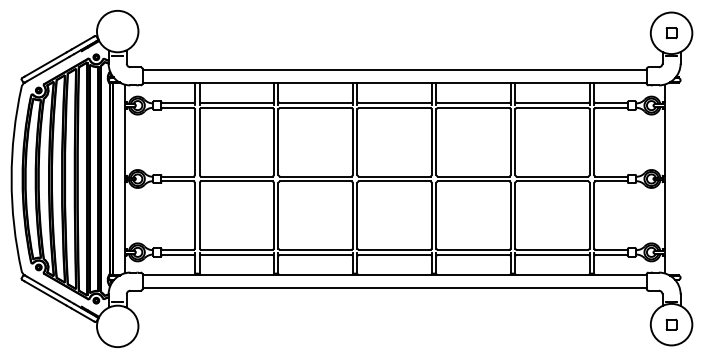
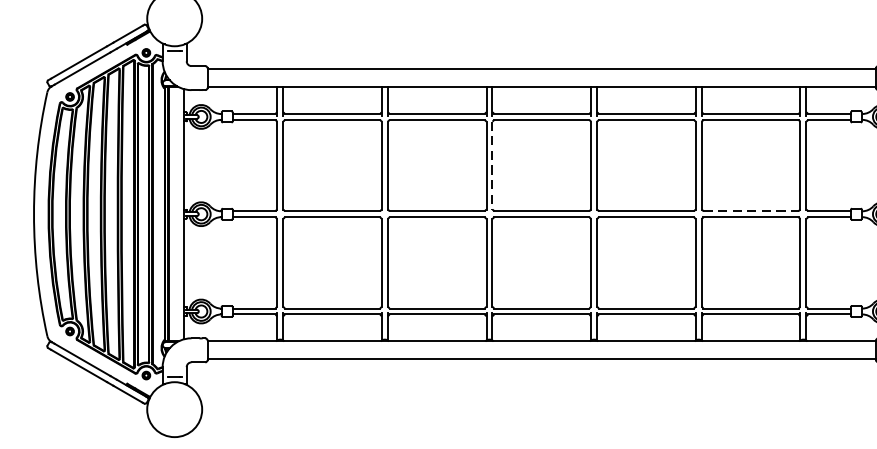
line: (357, 142) -> (492, 165), solid -> dashed
line: (552, 176) -> (751, 210), solid -> dashed

